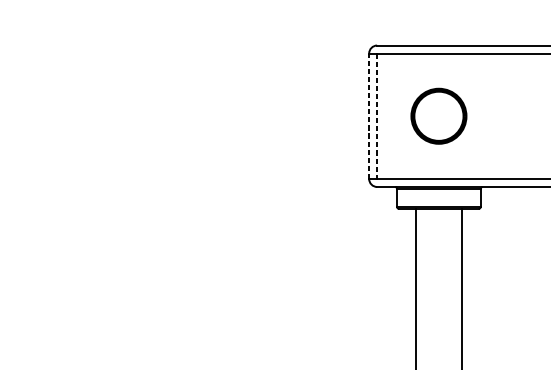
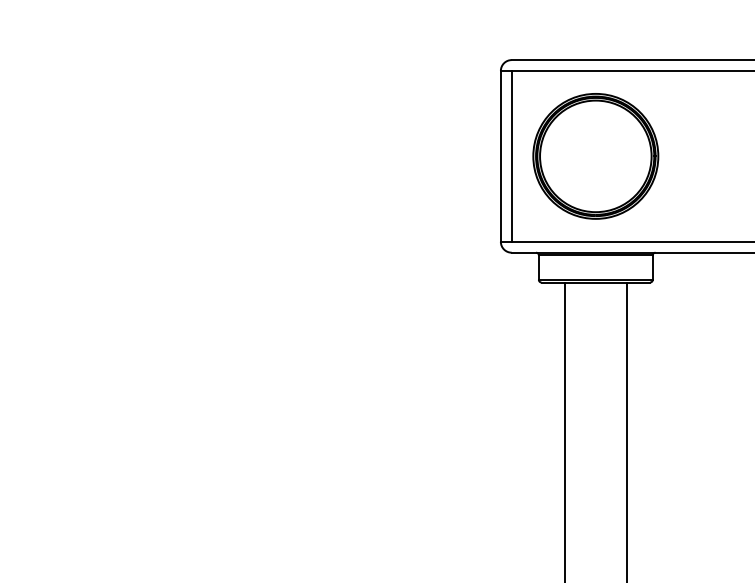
line: (368, 115) -> (500, 155), dashed -> solid
line: (376, 116) -> (511, 156), dashed -> solid
part: (438, 116) -> (595, 156), size x1.67

